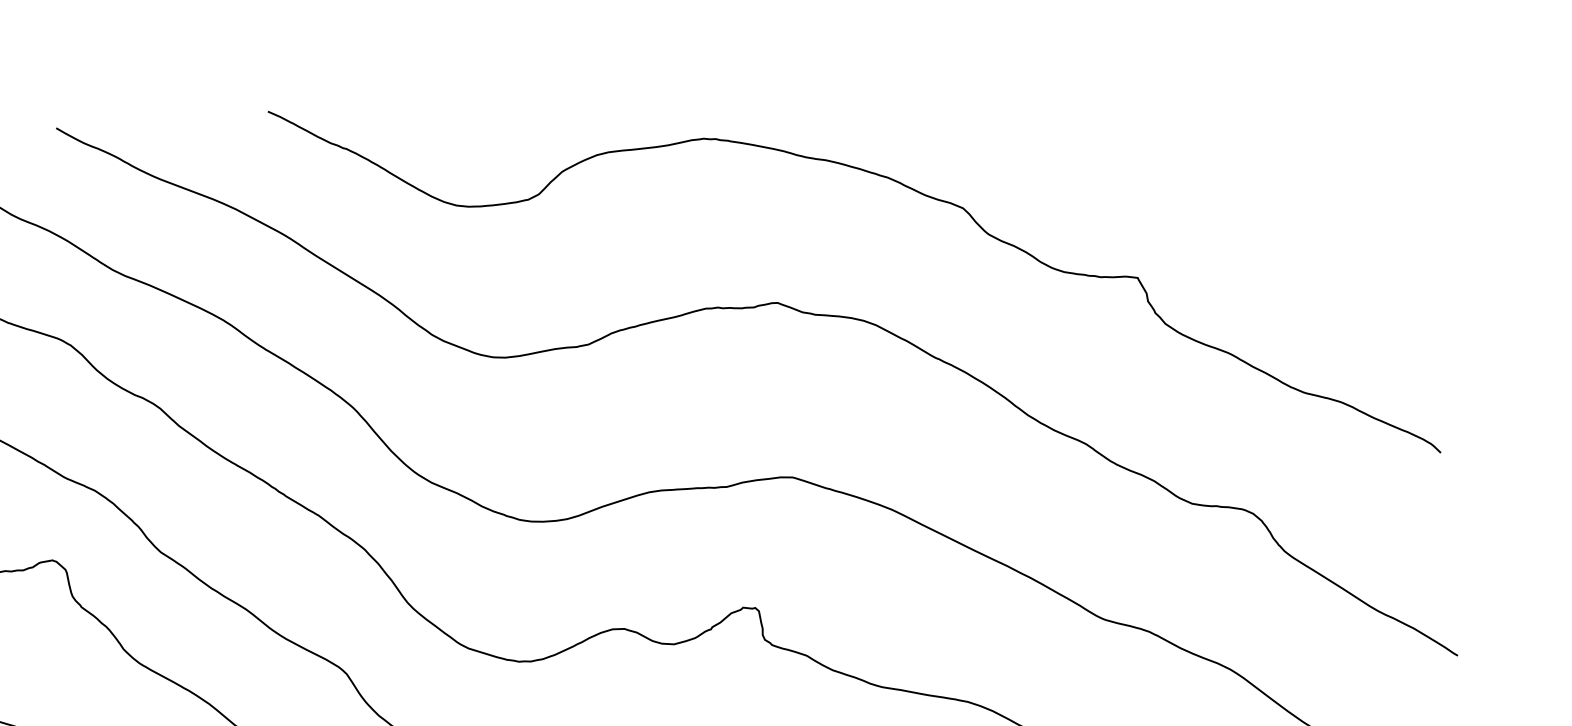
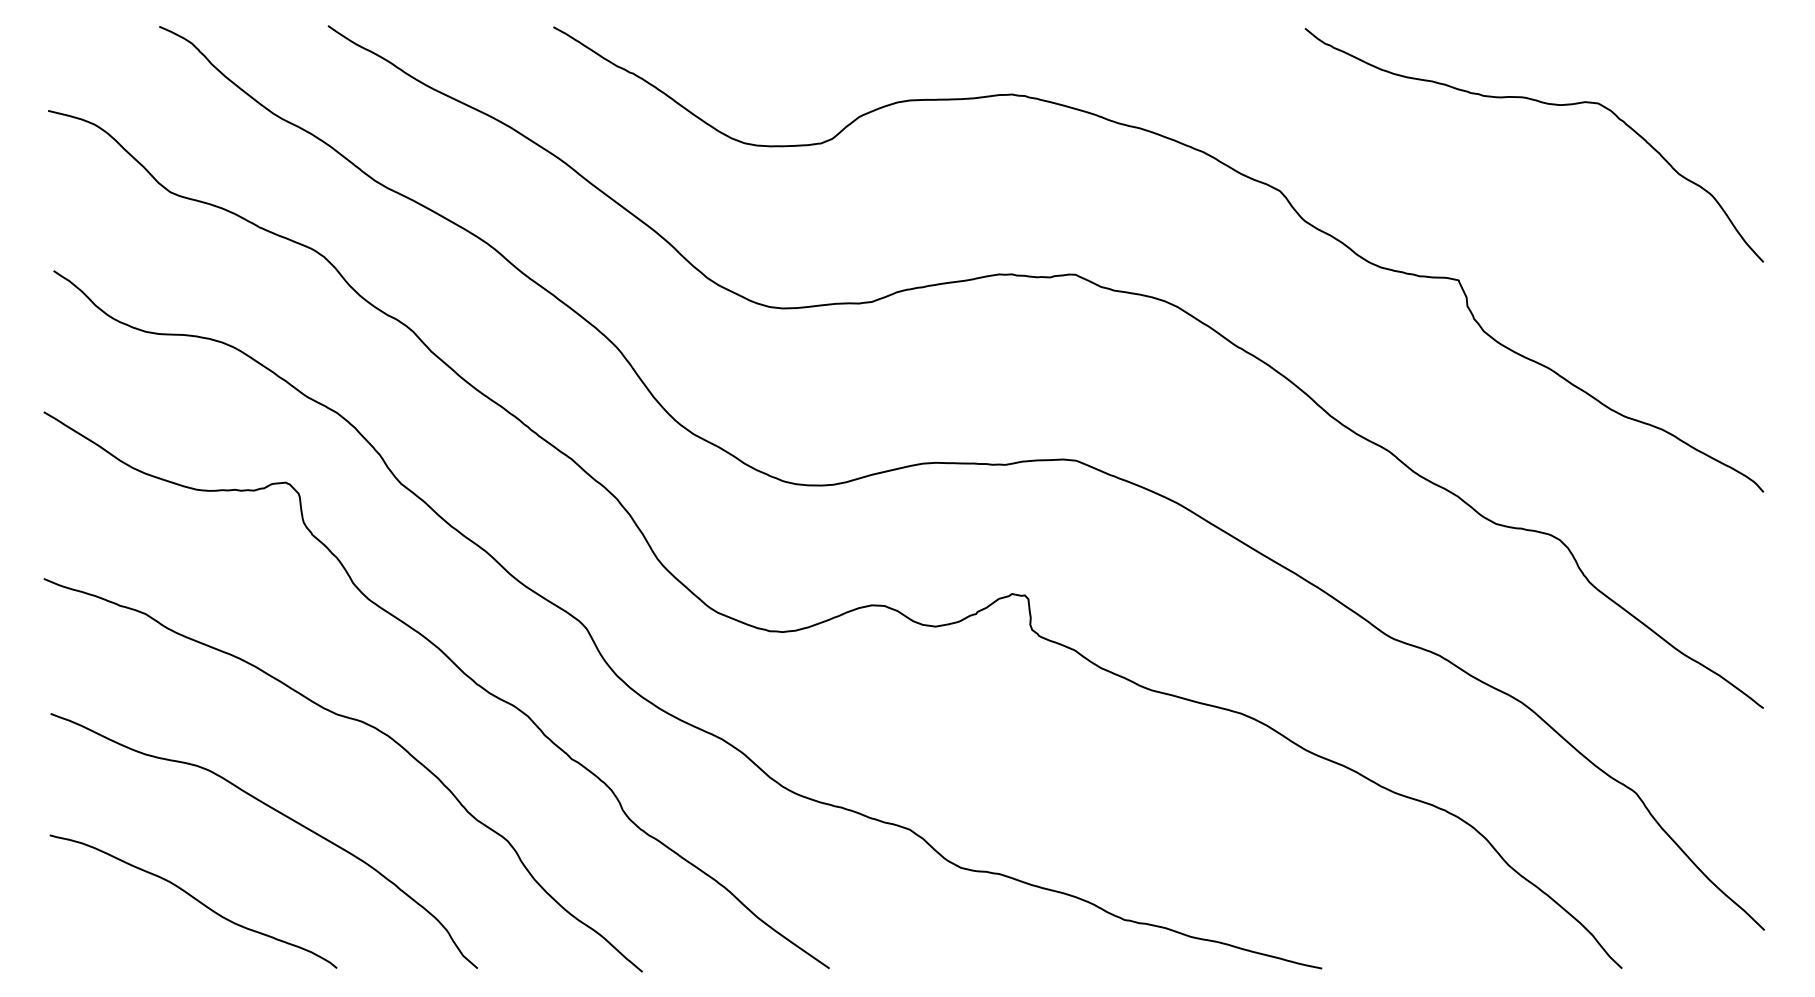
curve: (1205, 106) -> (1545, 104), added

